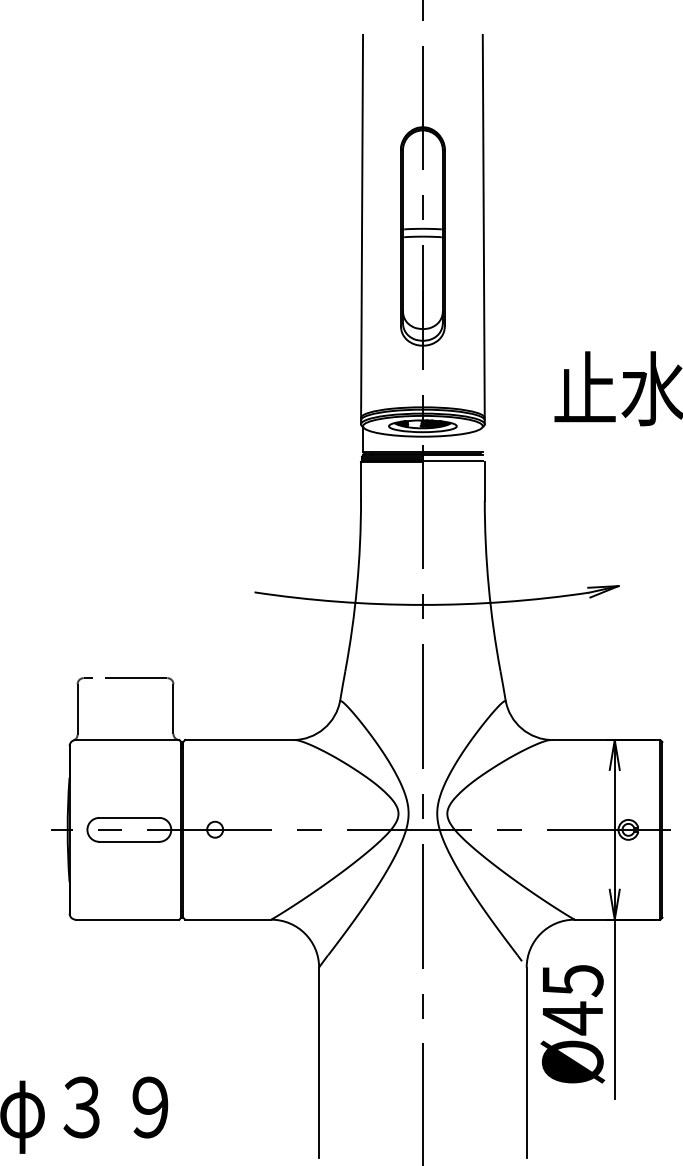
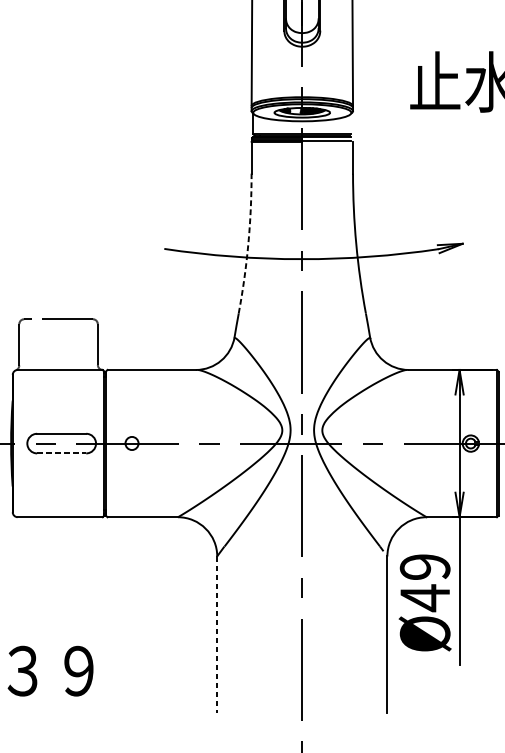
arc: (357, 586) -> (248, 244), solid -> dashed
line: (129, 841) -> (61, 453), solid -> dashed
text: (572, 981) -> (424, 567), Ø45 -> Ø49
line: (319, 1063) -> (217, 635), solid -> dashed

